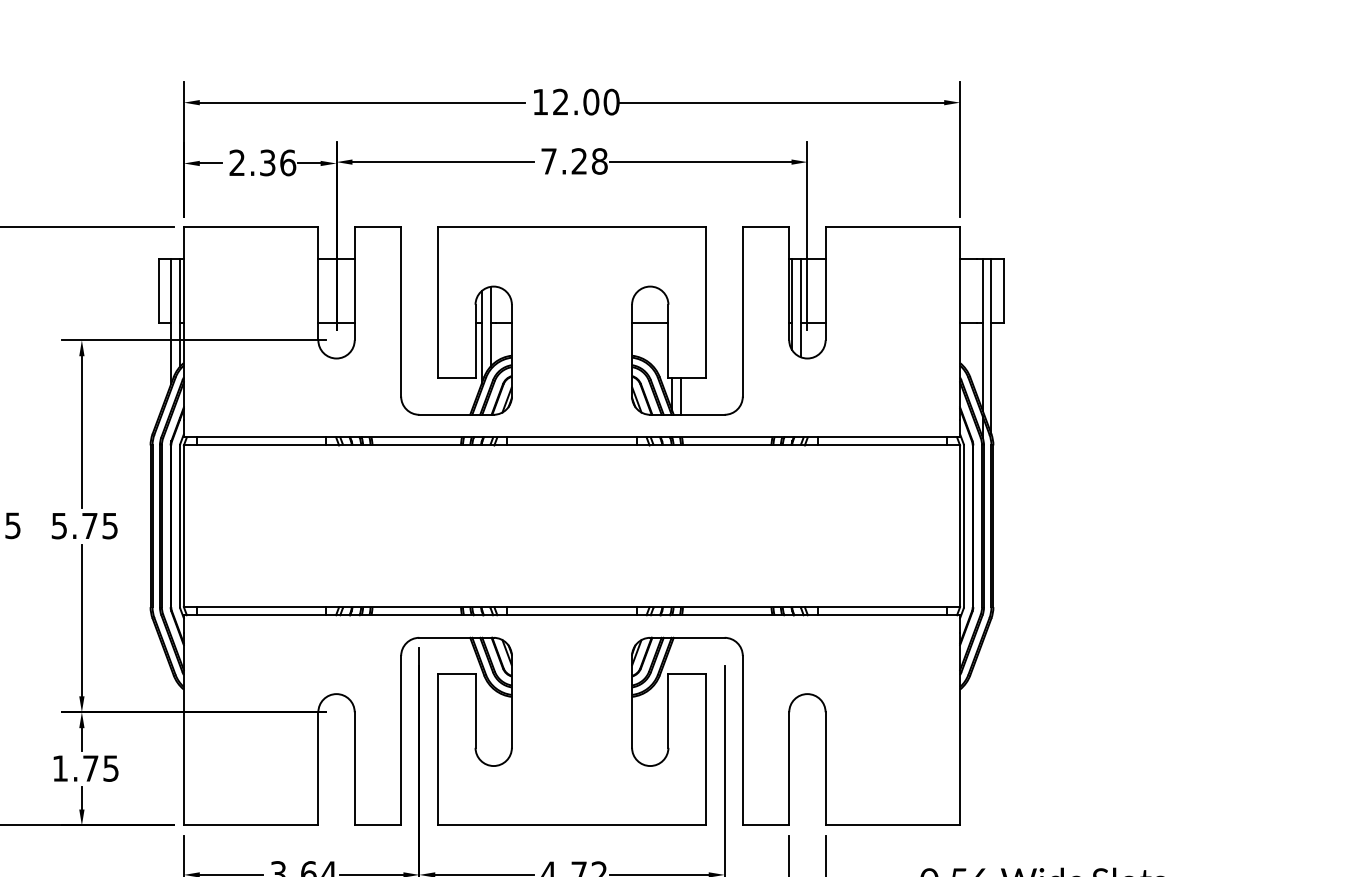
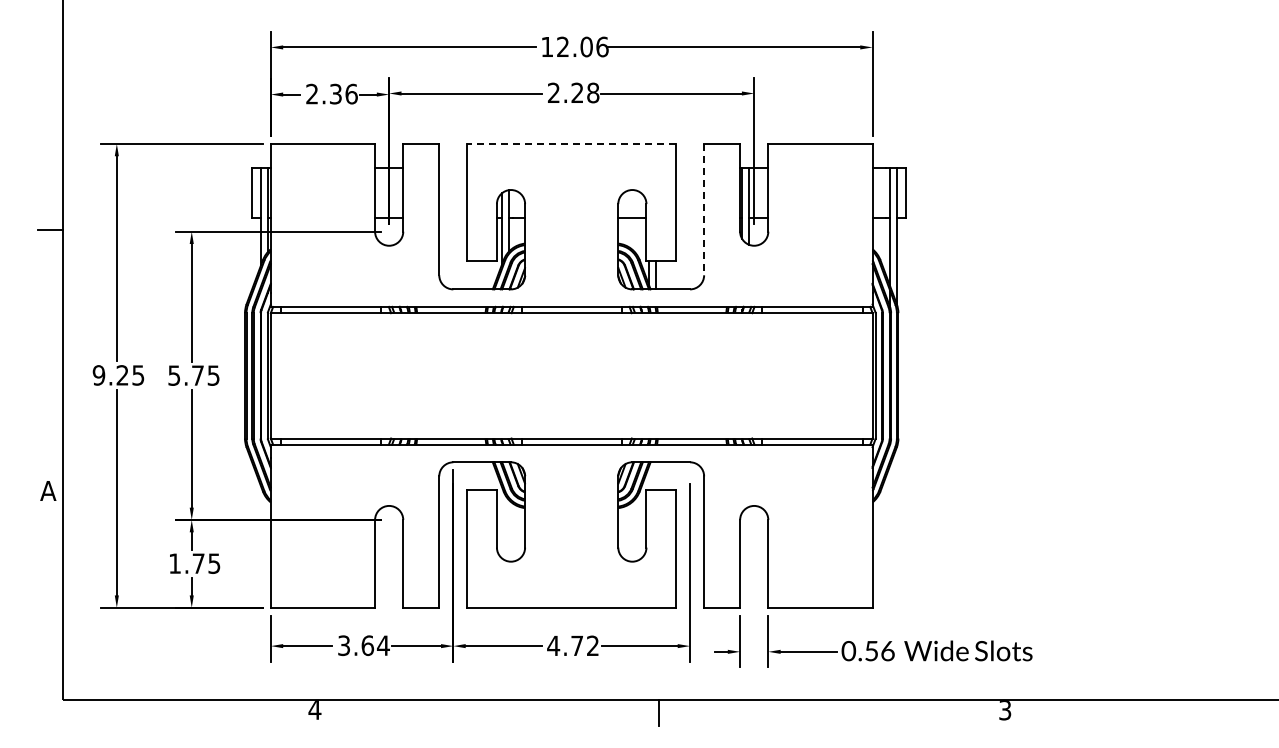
text: (611, 101) -> (602, 46), 12.00 -> 12.06
text: (548, 160) -> (553, 92), 7.28 -> 2.28
line: (571, 226) -> (571, 143), solid -> dashed
line: (743, 311) -> (704, 209), solid -> dashed

